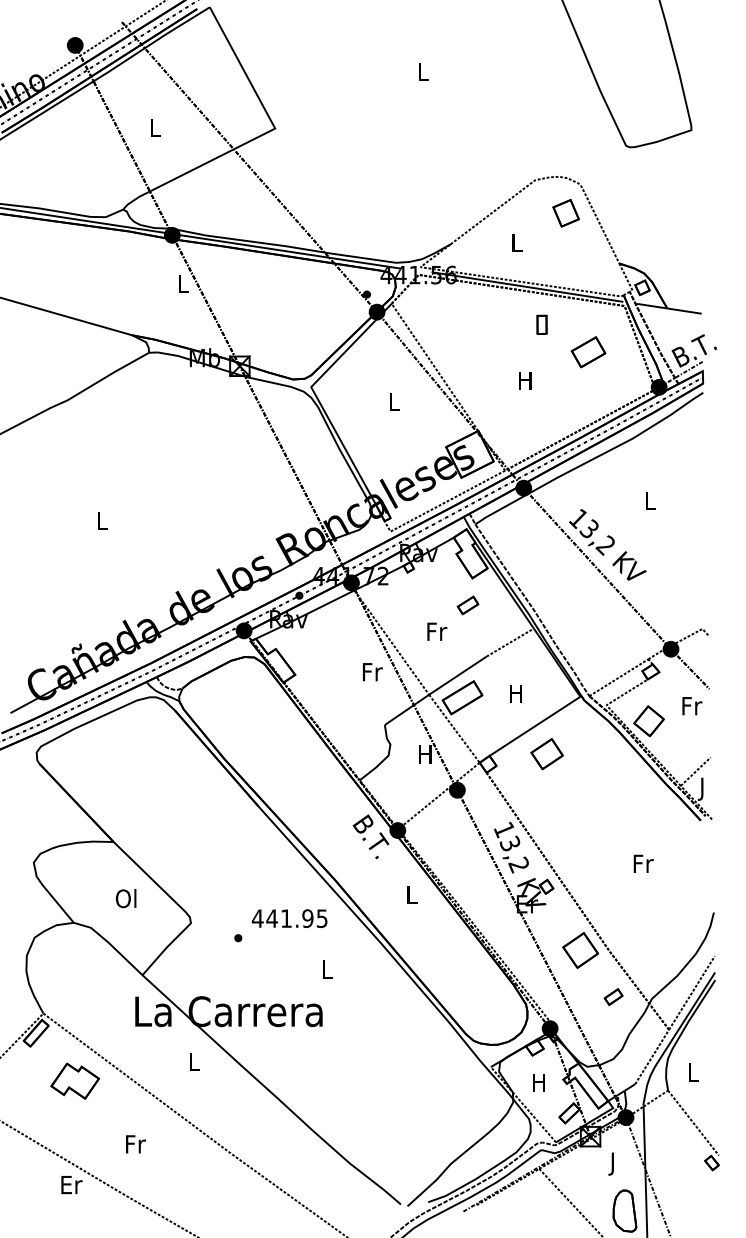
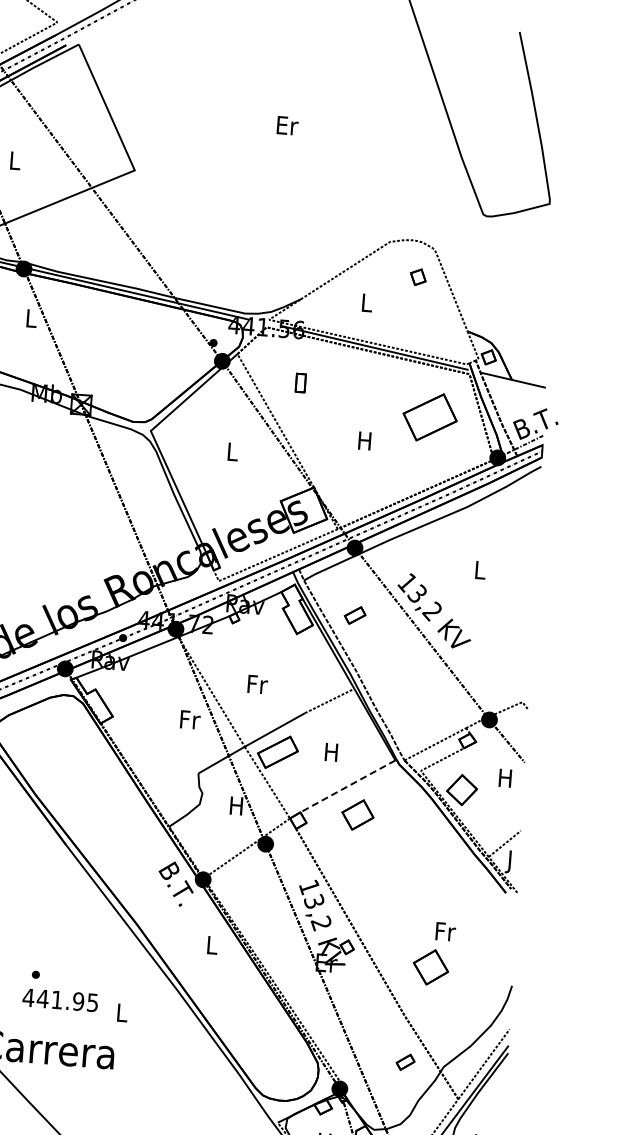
text: (423, 72) -> (286, 125), L -> Er
part: (565, 213) -> (417, 277), size x0.6
part: (541, 324) -> (300, 382), moved
part: (588, 352) -> (429, 417), size x1.6
part: (467, 605) -> (354, 615), moved
text: (692, 706) -> (506, 778), Fr -> H
line: (534, 726) -> (347, 786), solid -> dashed
text: (289, 918) -> (60, 1000), moved
part: (580, 950) -> (430, 967), moved

